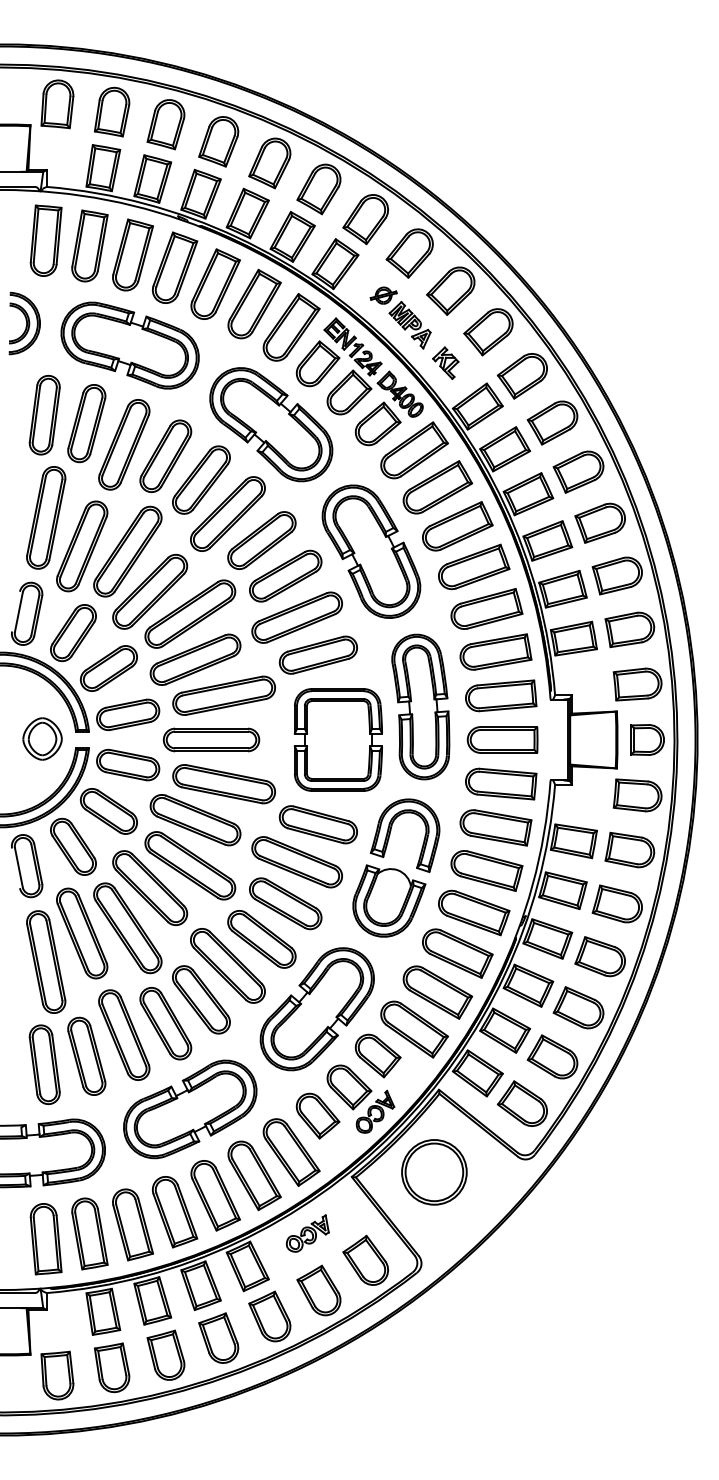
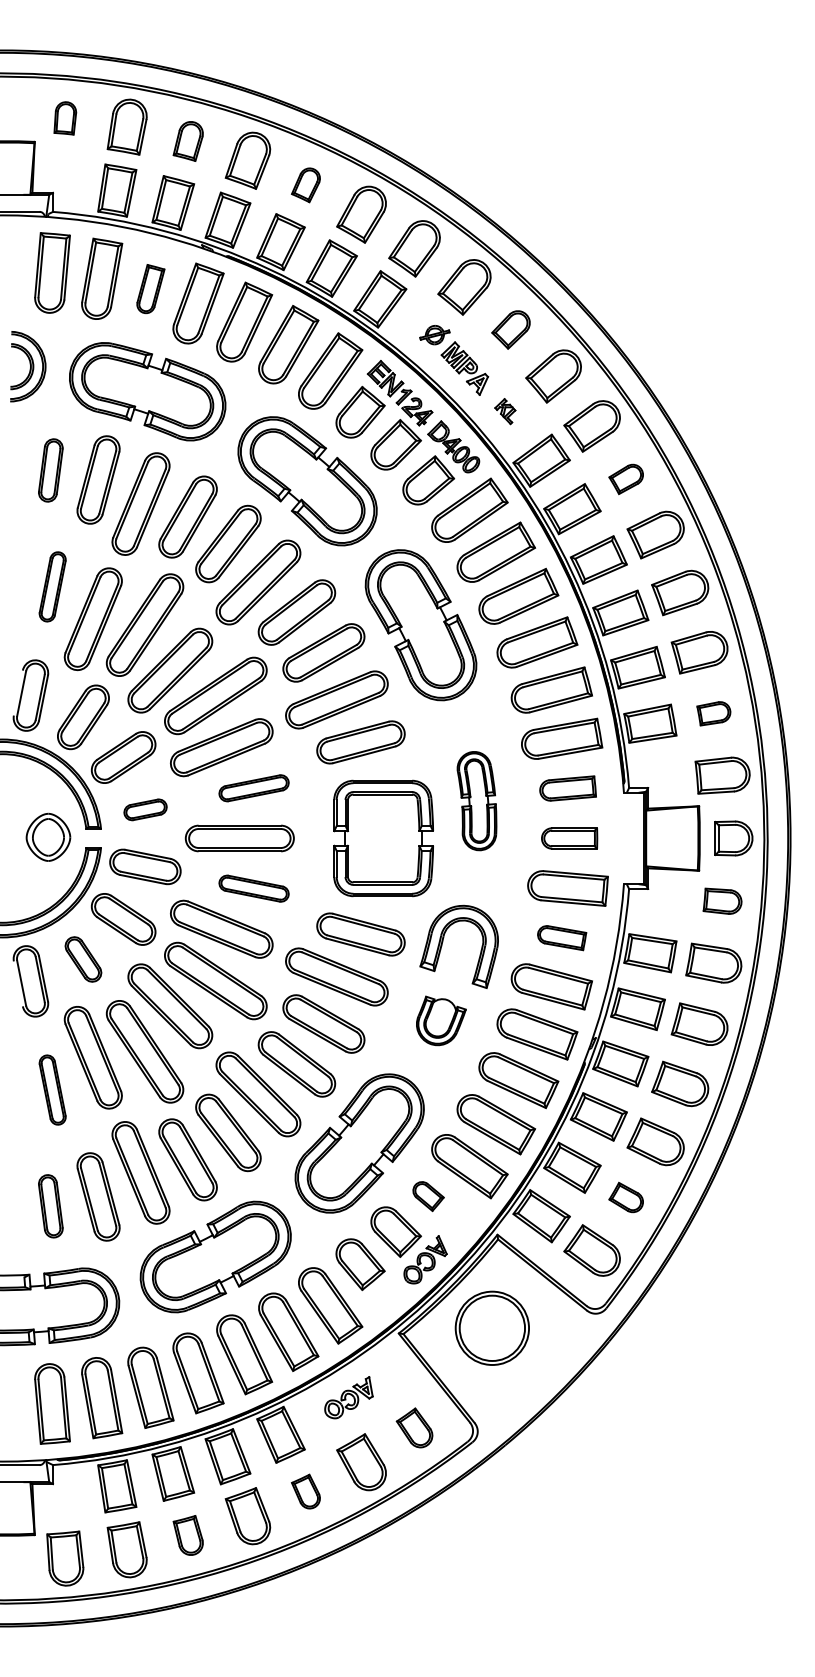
part: (57, 104) -> (65, 118), size x0.6
part: (165, 124) -> (187, 141), size x0.7
part: (269, 163) -> (305, 185), size x0.6
part: (132, 254) -> (150, 288), size x0.6
part: (450, 290) -> (510, 329), size x0.7
part: (445, 362) -> (504, 410), size x0.7
part: (44, 414) -> (50, 469), size x0.7
part: (552, 422) -> (626, 478), size x0.6
part: (46, 517) -> (52, 586), size x0.6
part: (629, 629) -> (713, 713), size x0.6
part: (223, 695) -> (253, 788), size x0.6
part: (501, 695) -> (568, 788), size x0.7
part: (420, 706) -> (476, 800), size x0.6
part: (128, 714) -> (145, 809), size x0.6
part: (502, 739) -> (569, 837), size x0.7
part: (223, 784) -> (253, 888), size x0.6
part: (637, 795) -> (722, 901), size x0.7
part: (495, 827) -> (561, 937), size x0.6
part: (73, 846) -> (83, 959), size x0.7
part: (389, 900) -> (441, 1020), size x0.6
part: (46, 961) -> (52, 1089), size x0.6
part: (377, 1055) -> (427, 1195), size x0.6
part: (552, 1056) -> (626, 1197), size x0.6
part: (44, 1064) -> (50, 1206), size x0.7
part: (365, 1259) -> (414, 1427), size x0.7
part: (269, 1316) -> (305, 1491), size x0.6
part: (165, 1354) -> (187, 1534), size x0.7

